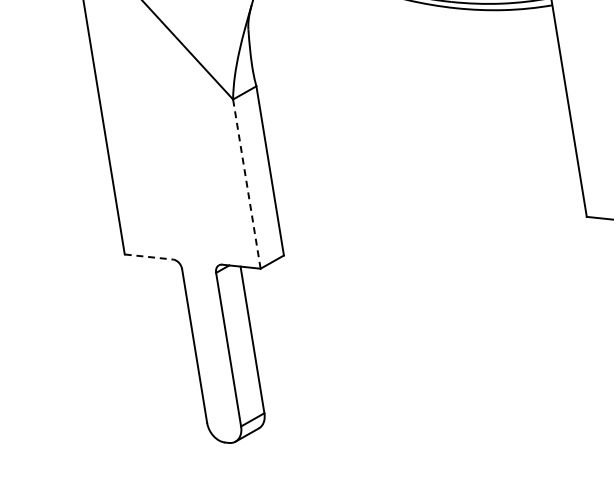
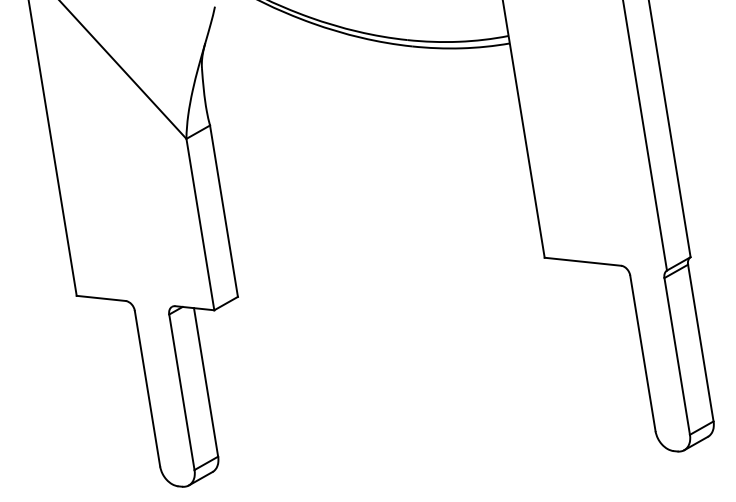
line: (246, 184) -> (200, 224), dashed -> solid
line: (149, 257) -> (101, 298), dashed -> solid

